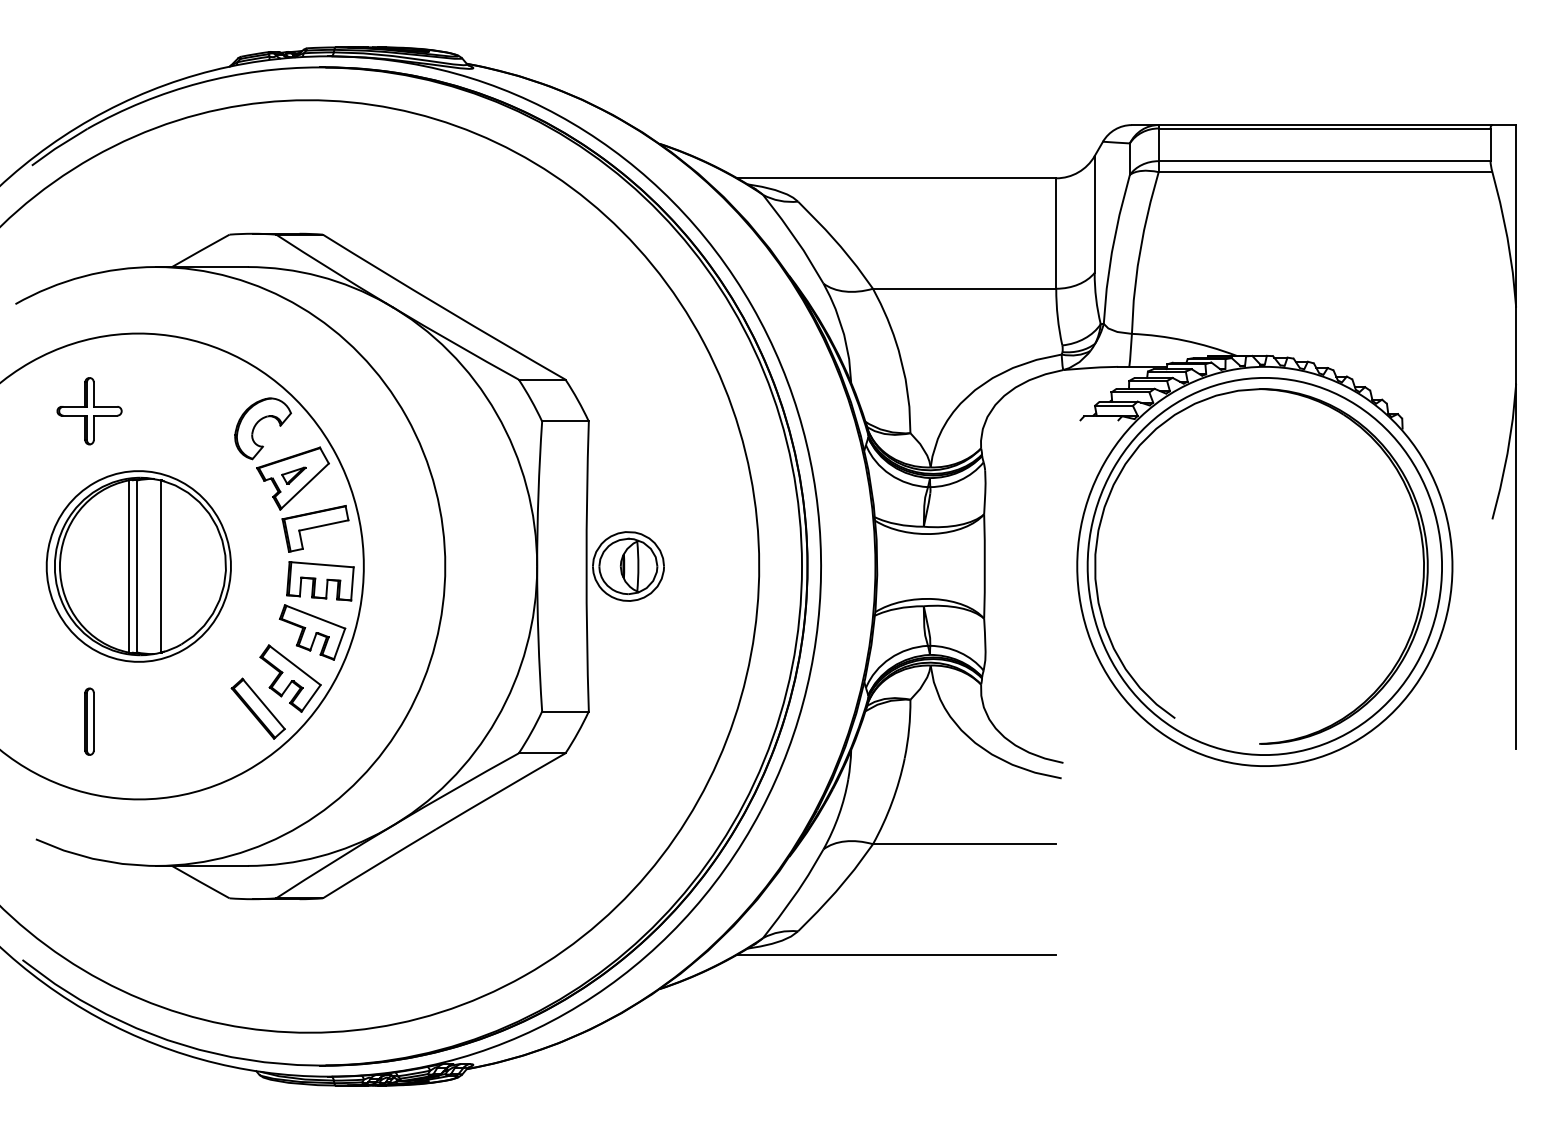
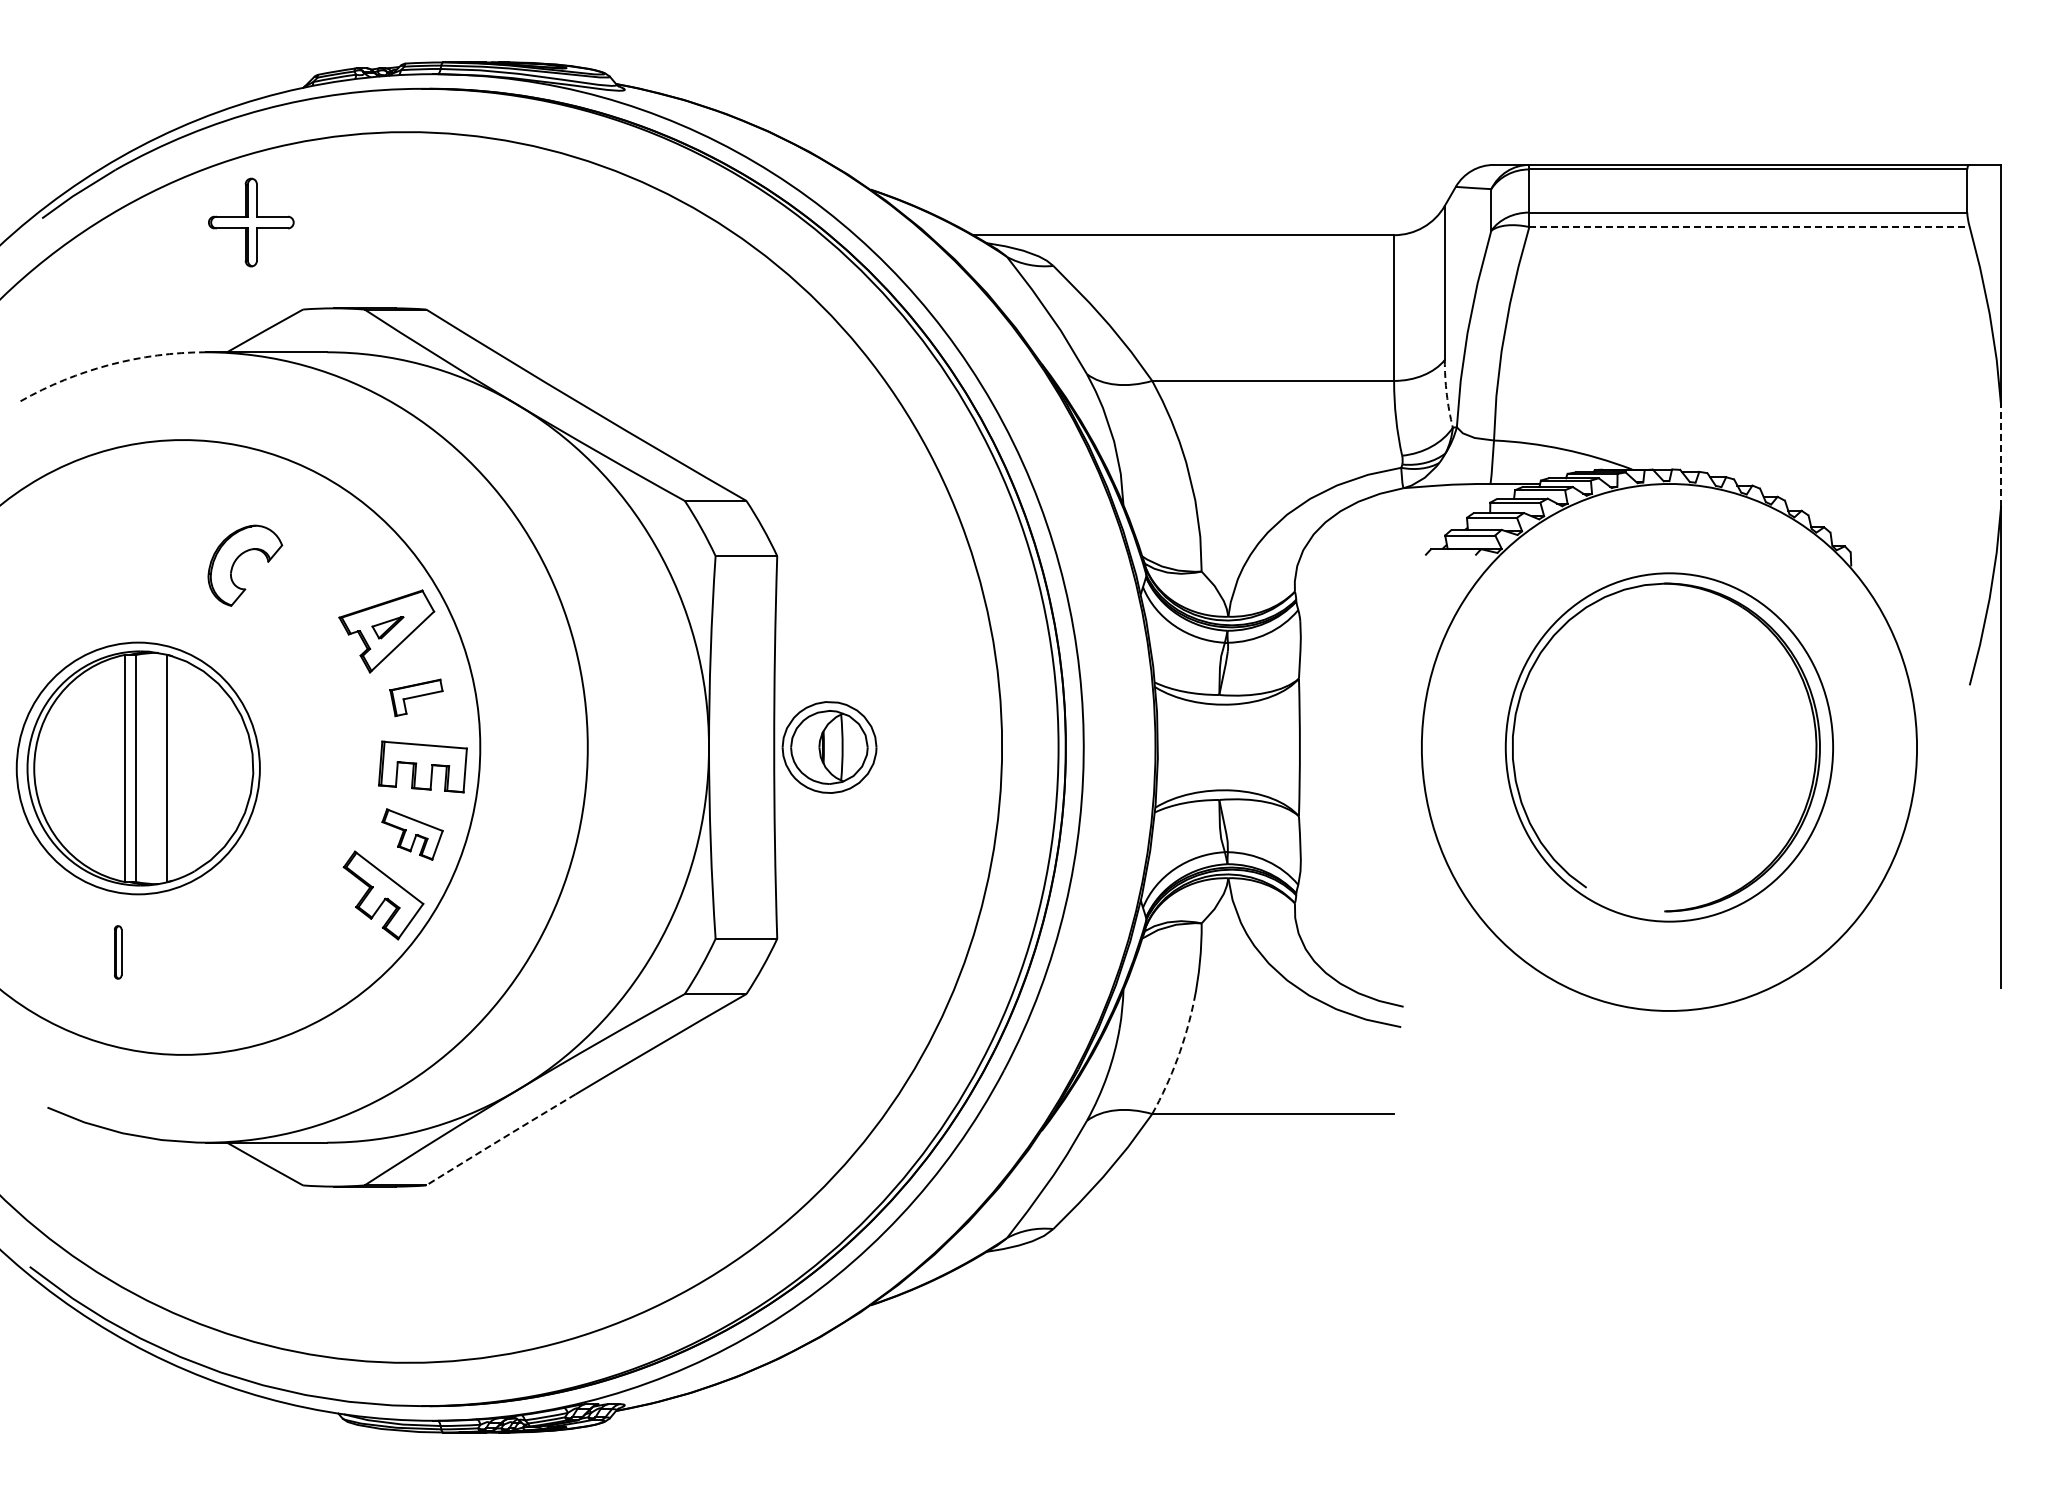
line: (1326, 172) -> (1750, 227), solid -> dashed
arc: (83, 276) -> (110, 364), solid -> dashed
arc: (1095, 299) -> (1446, 394), solid -> dashed
line: (1516, 346) -> (2001, 456), solid -> dashed
part: (89, 411) -> (251, 222), moved
part: (256, 425) -> (236, 561), moved
part: (315, 528) -> (416, 697), size x0.6
part: (138, 566) -> (137, 768), moved
part: (1264, 566) -> (1669, 747), size x0.7
part: (312, 632) -> (412, 834), size x0.7
part: (258, 708) -> (341, 934), removed
part: (88, 721) -> (117, 952), size x0.6
arc: (892, 802) -> (1177, 1058), solid -> dashed
arc: (379, 863) -> (500, 1139), solid -> dashed
line: (896, 954) -> (1183, 1259), removed

